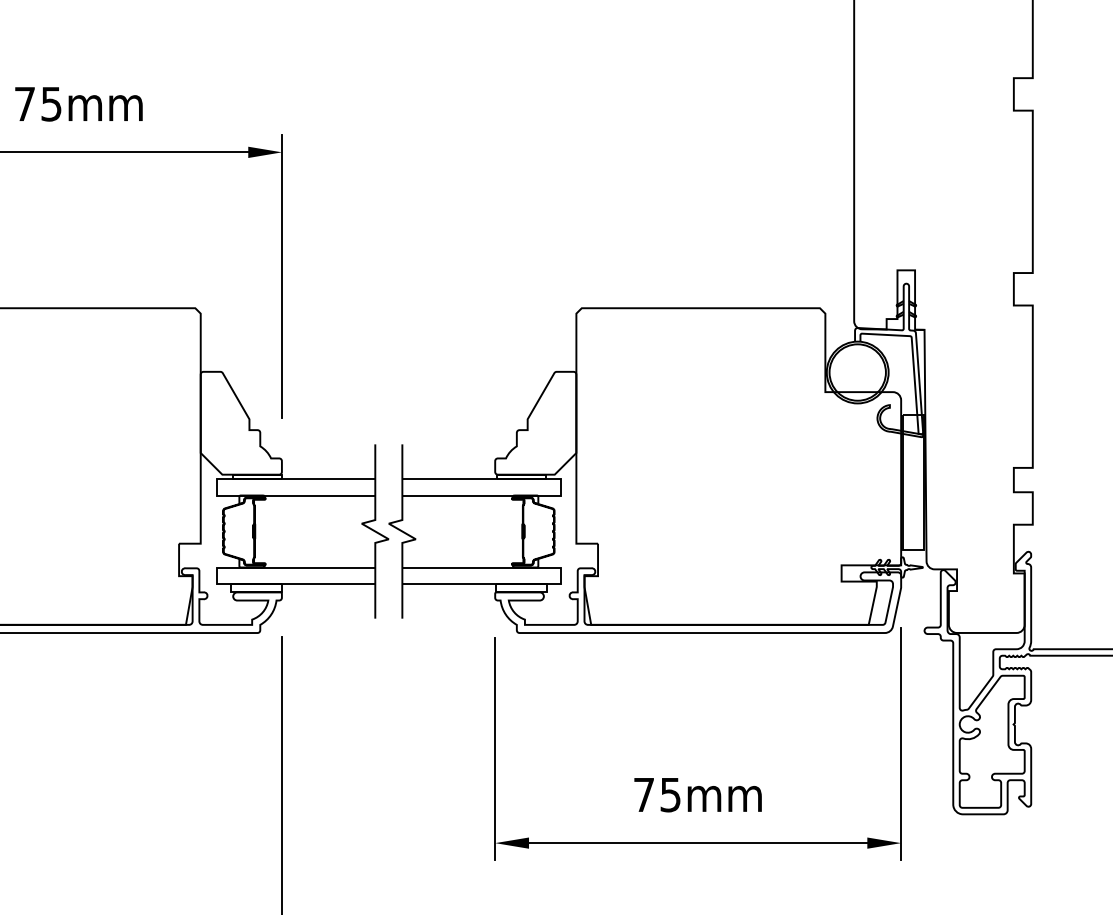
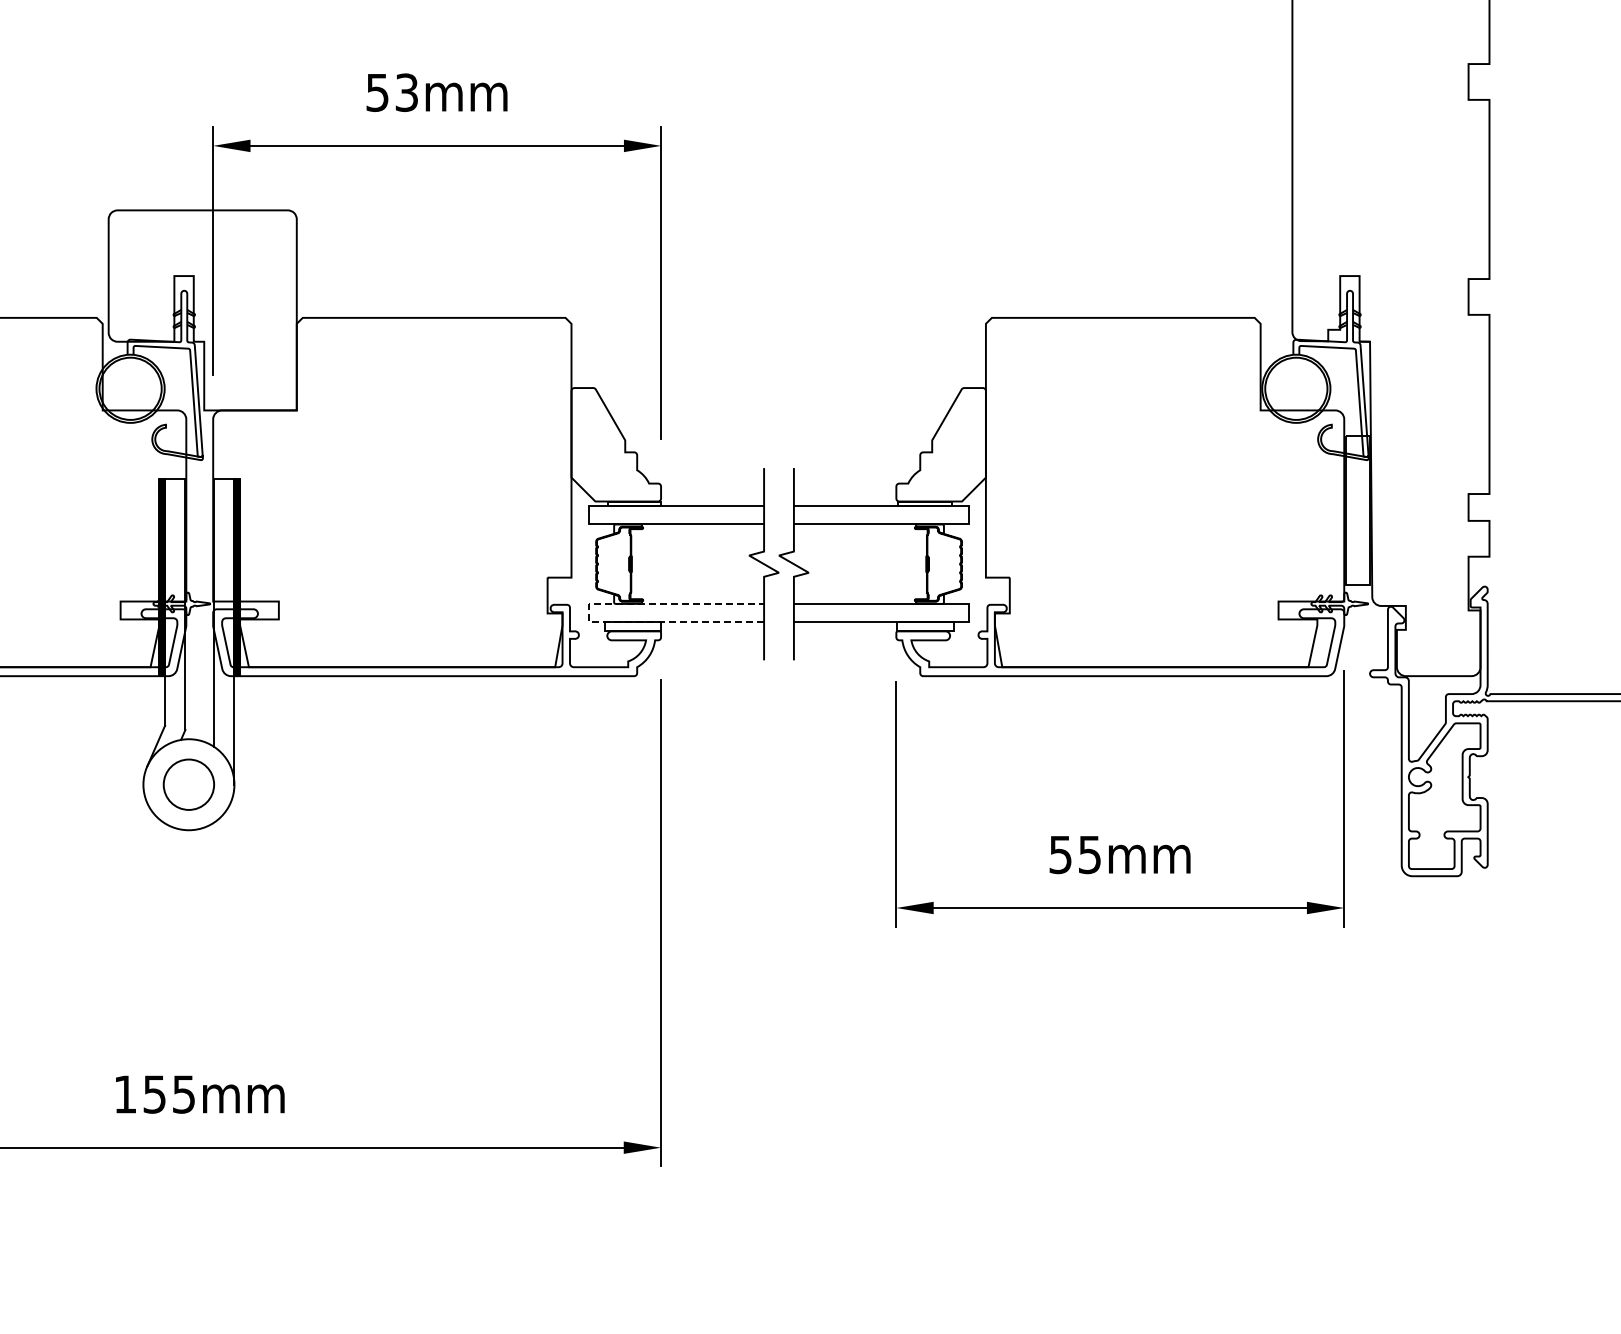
text: (37, 103) -> (391, 92), 75mm -> 53mm
line: (217, 575) -> (589, 612), solid -> dashed
text: (643, 795) -> (1060, 855), 75mm -> 55mm

